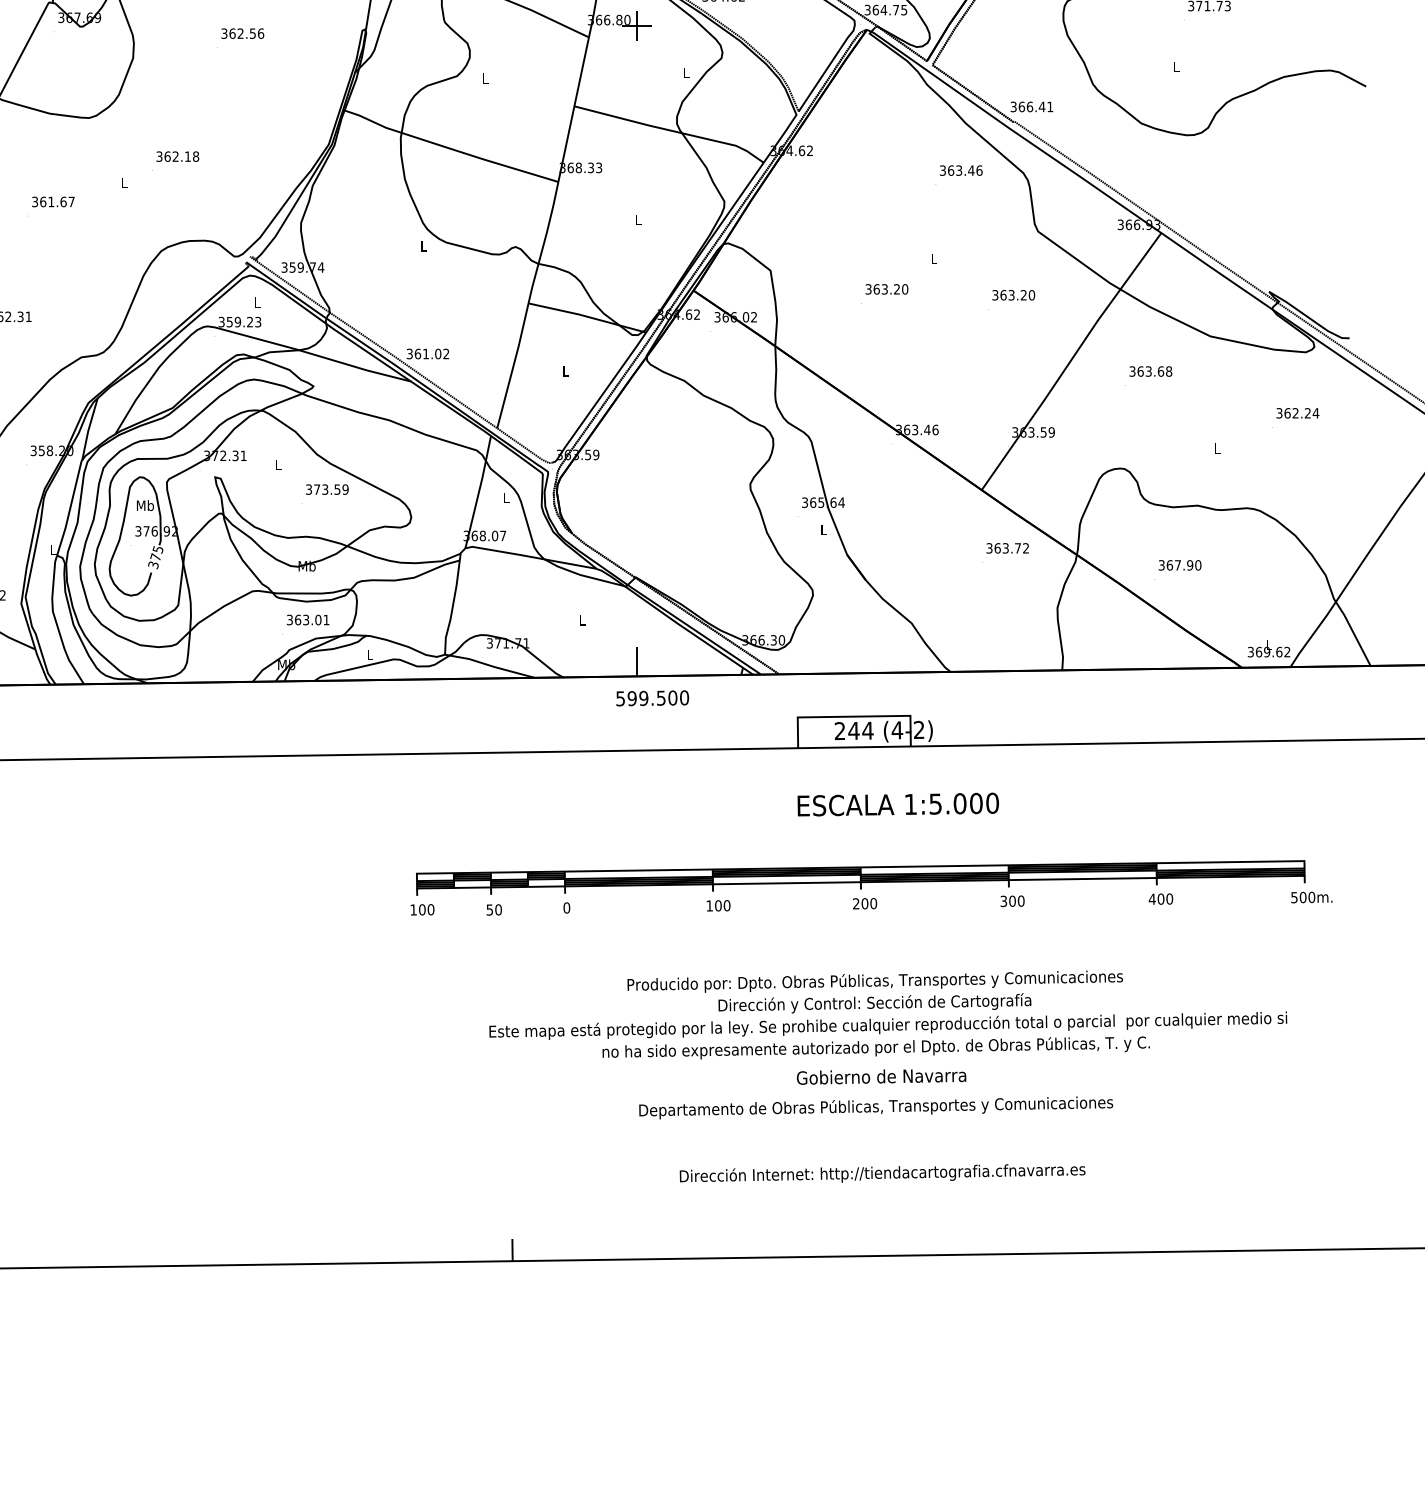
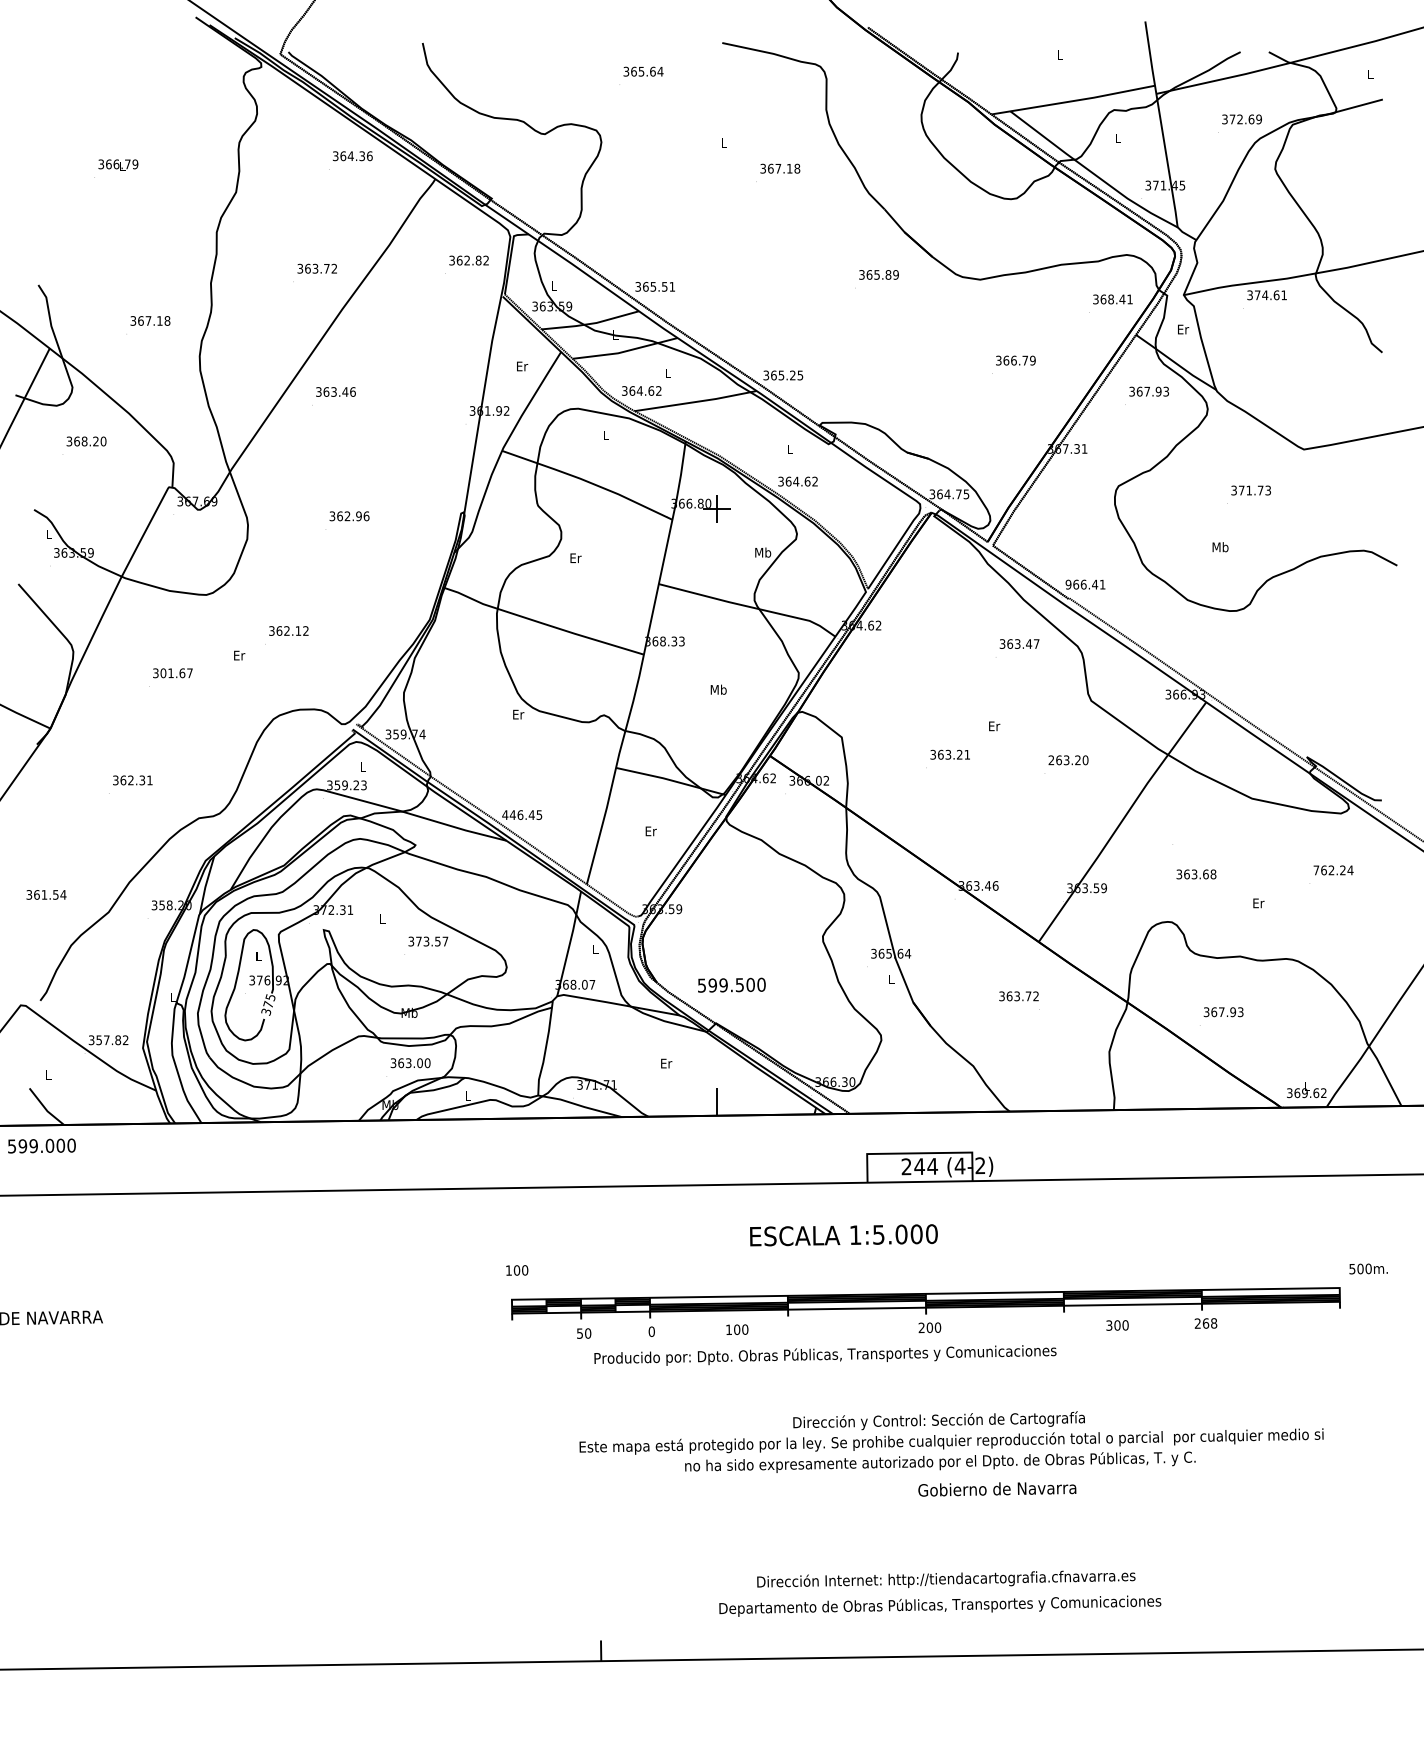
text: (252, 32) -> (358, 515), 362.56 -> 362.96
text: (1176, 67) -> (1220, 547), L -> Mb
text: (686, 72) -> (763, 552), L -> Mb
text: (485, 78) -> (575, 558), L -> Er
text: (1013, 106) -> (1068, 584), 366.41 -> 966.41
text: (195, 156) -> (305, 630), 362.18 -> 362.12
text: (979, 170) -> (1036, 643), 363.46 -> 363.47
text: (124, 182) -> (239, 655), L -> Er
text: (43, 201) -> (163, 672), 361.67 -> 301.67
text: (638, 219) -> (718, 689), L -> Mb
text: (423, 246) -> (518, 714), L -> Er
text: (934, 259) -> (994, 726), L -> Er
text: (905, 289) -> (967, 754), 363.20 -> 363.21
text: (995, 295) -> (1051, 760), 363.20 -> 263.20
text: (428, 353) -> (522, 814), 361.02 -> 446.45
text: (565, 371) -> (650, 831), L -> Er
text: (1150, 371) -> (1196, 874), moved
text: (1279, 413) -> (1316, 870), 362.24 -> 762.24
text: (1217, 448) -> (1258, 903), L -> Er
text: (345, 489) -> (445, 941), 373.59 -> 373.57
text: (145, 505) -> (258, 956), Mb -> L
text: (1007, 548) -> (1018, 996), moved
text: (1198, 565) -> (1240, 1012), 367.90 -> 367.93
text: (326, 620) -> (427, 1063), 363.01 -> 363.00
text: (582, 620) -> (666, 1063), L -> Er
text: (652, 697) -> (731, 984), moved
text: (897, 804) -> (843, 1235), moved
text: (1311, 896) -> (1368, 1268), moved
text: (1160, 899) -> (1205, 1323), 400 -> 268
text: (1012, 901) -> (1117, 1325), moved
text: (718, 905) -> (737, 1329), moved
text: (422, 909) -> (517, 1270), moved
text: (875, 981) -> (825, 1355), moved
text: (881, 1077) -> (997, 1489), moved
text: (876, 1107) -> (940, 1605), moved

